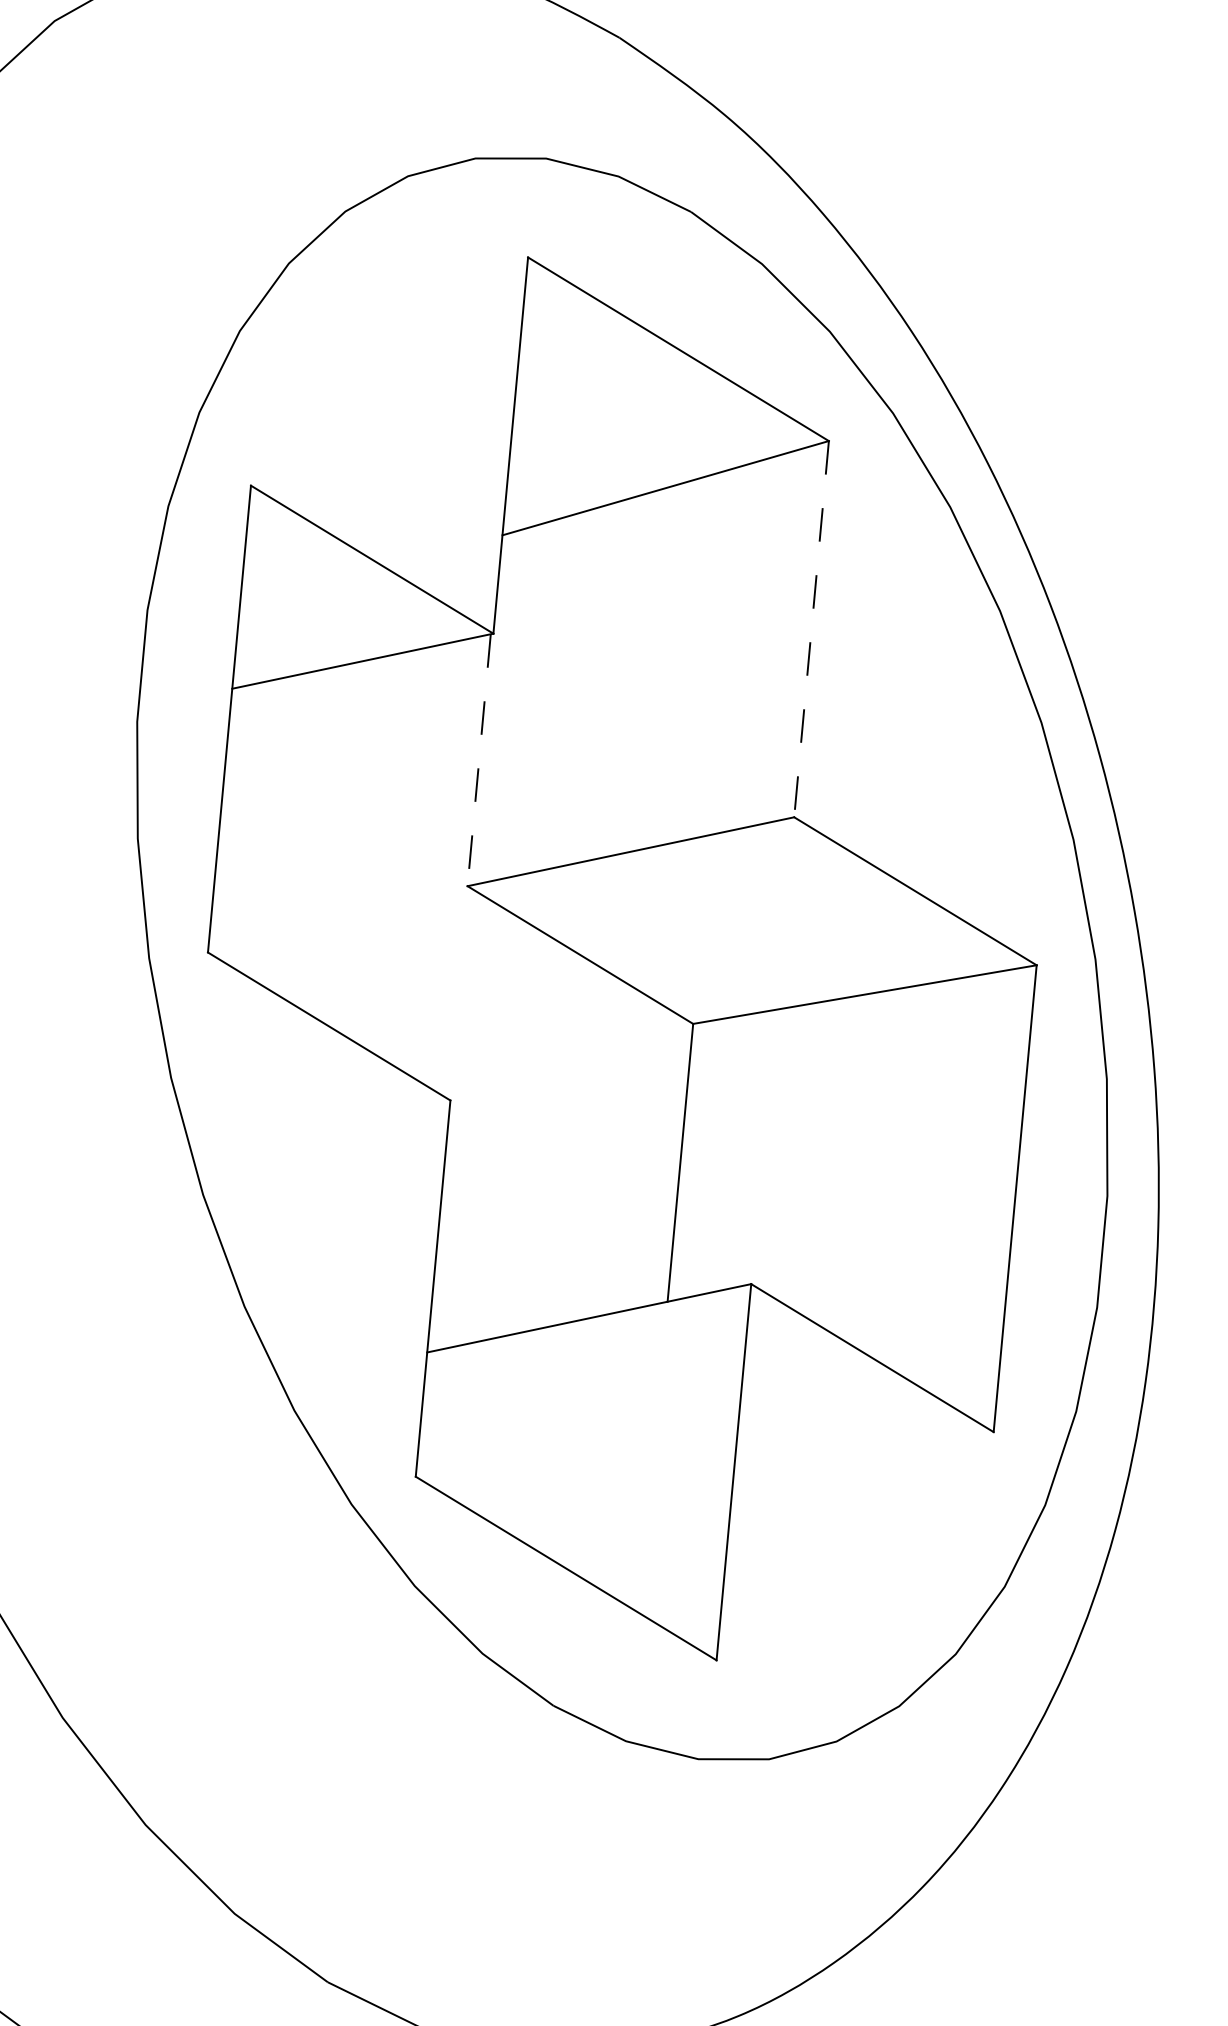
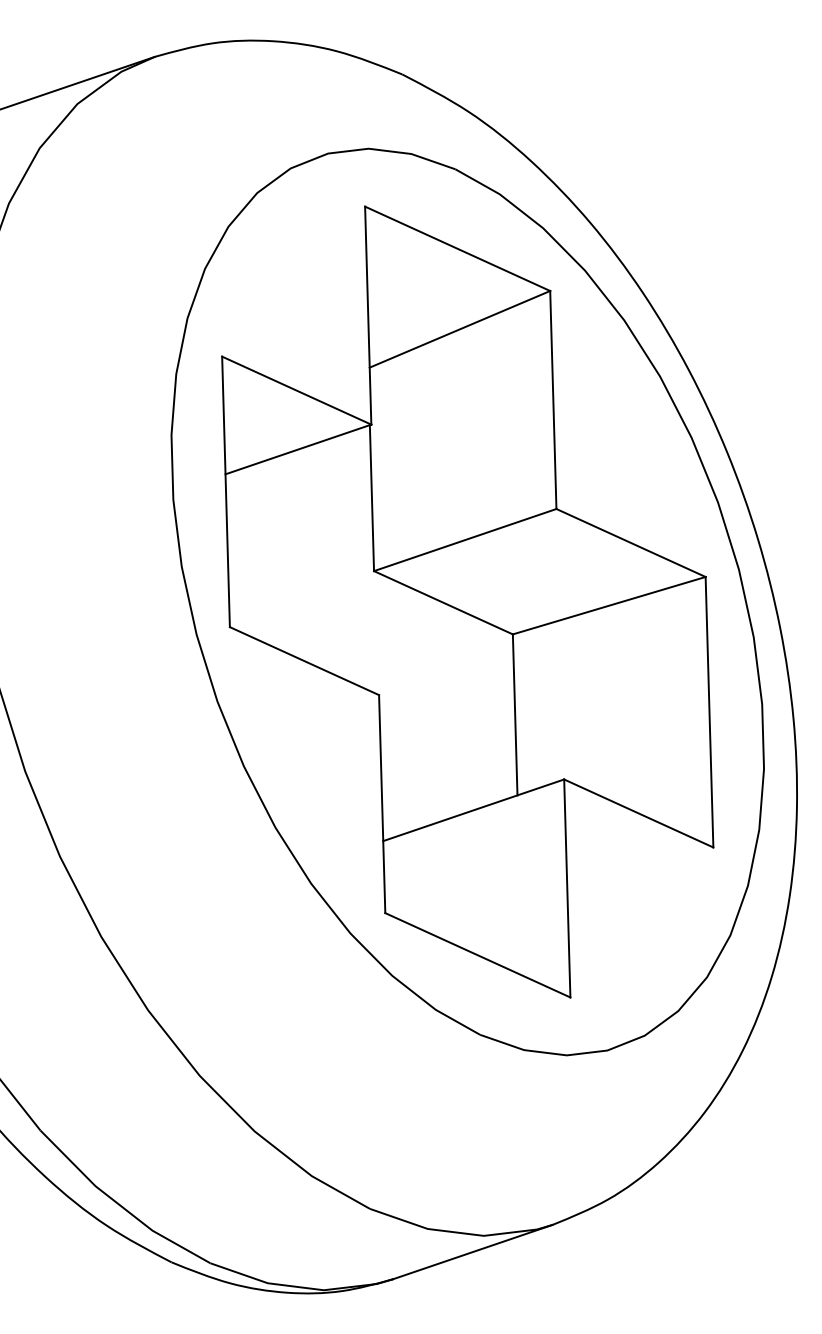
line: (811, 630) -> (553, 400), dashed -> solid
line: (478, 760) -> (371, 498), dashed -> solid

